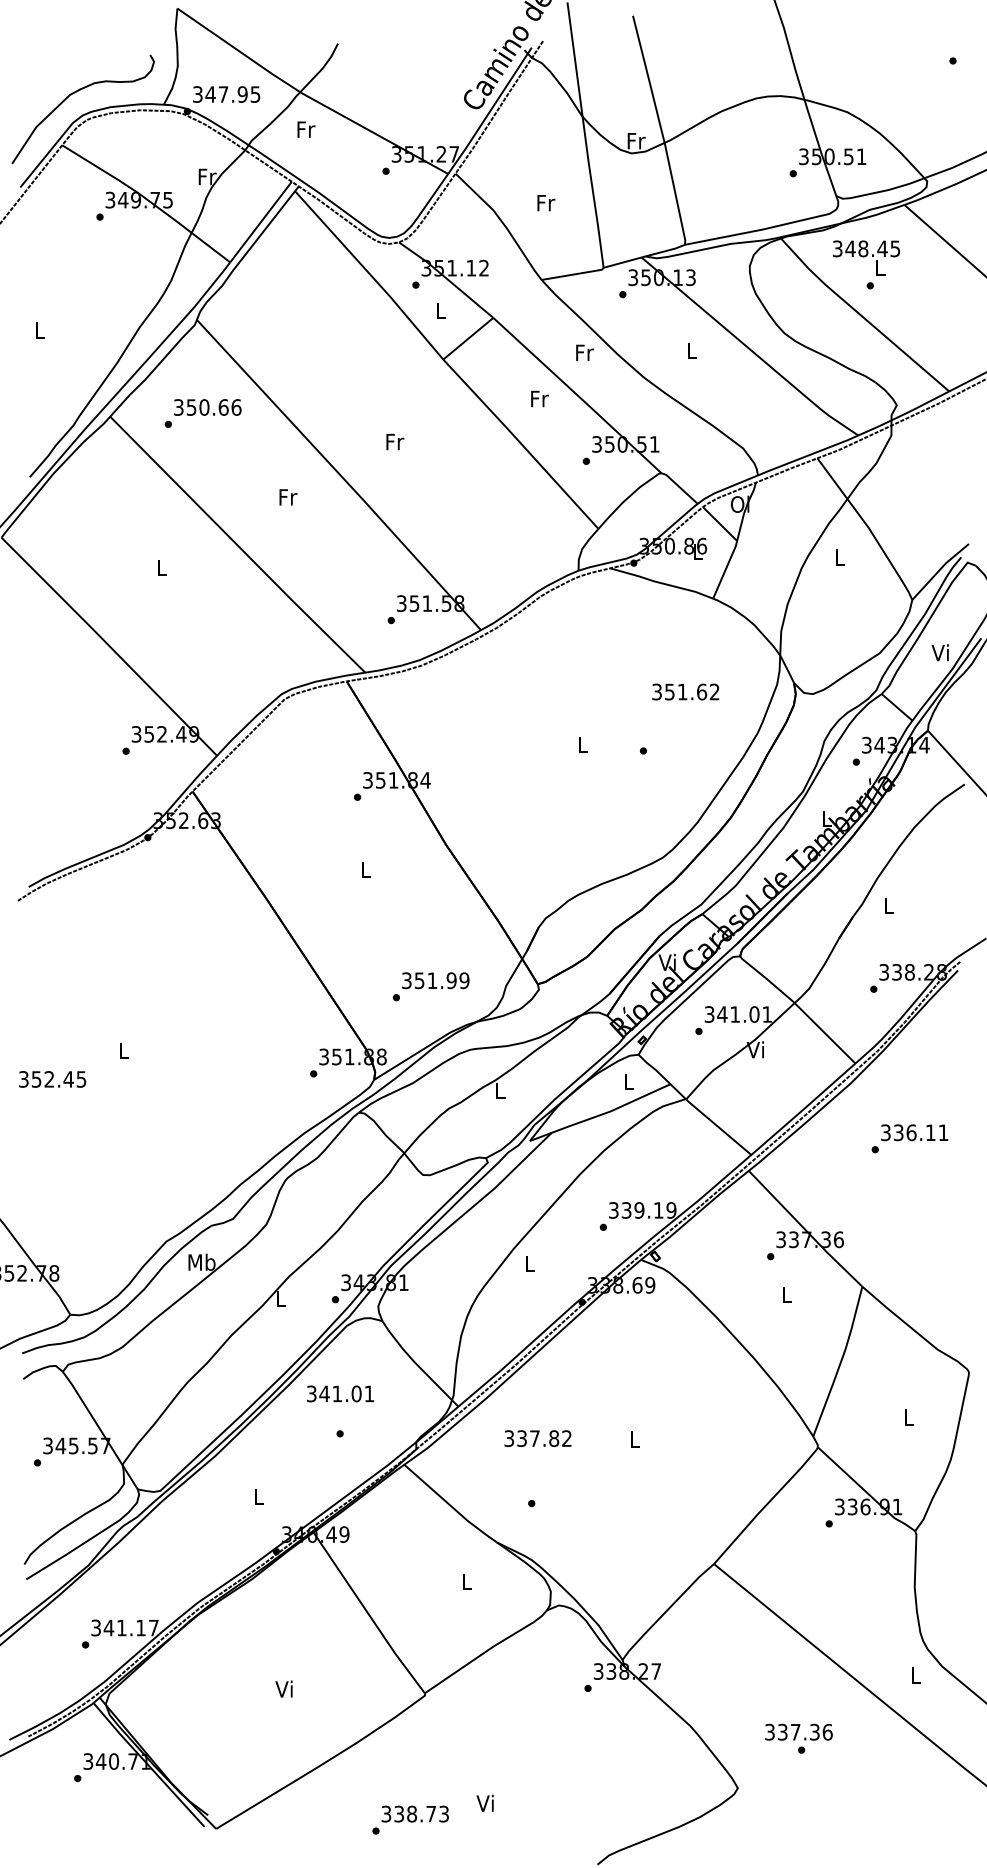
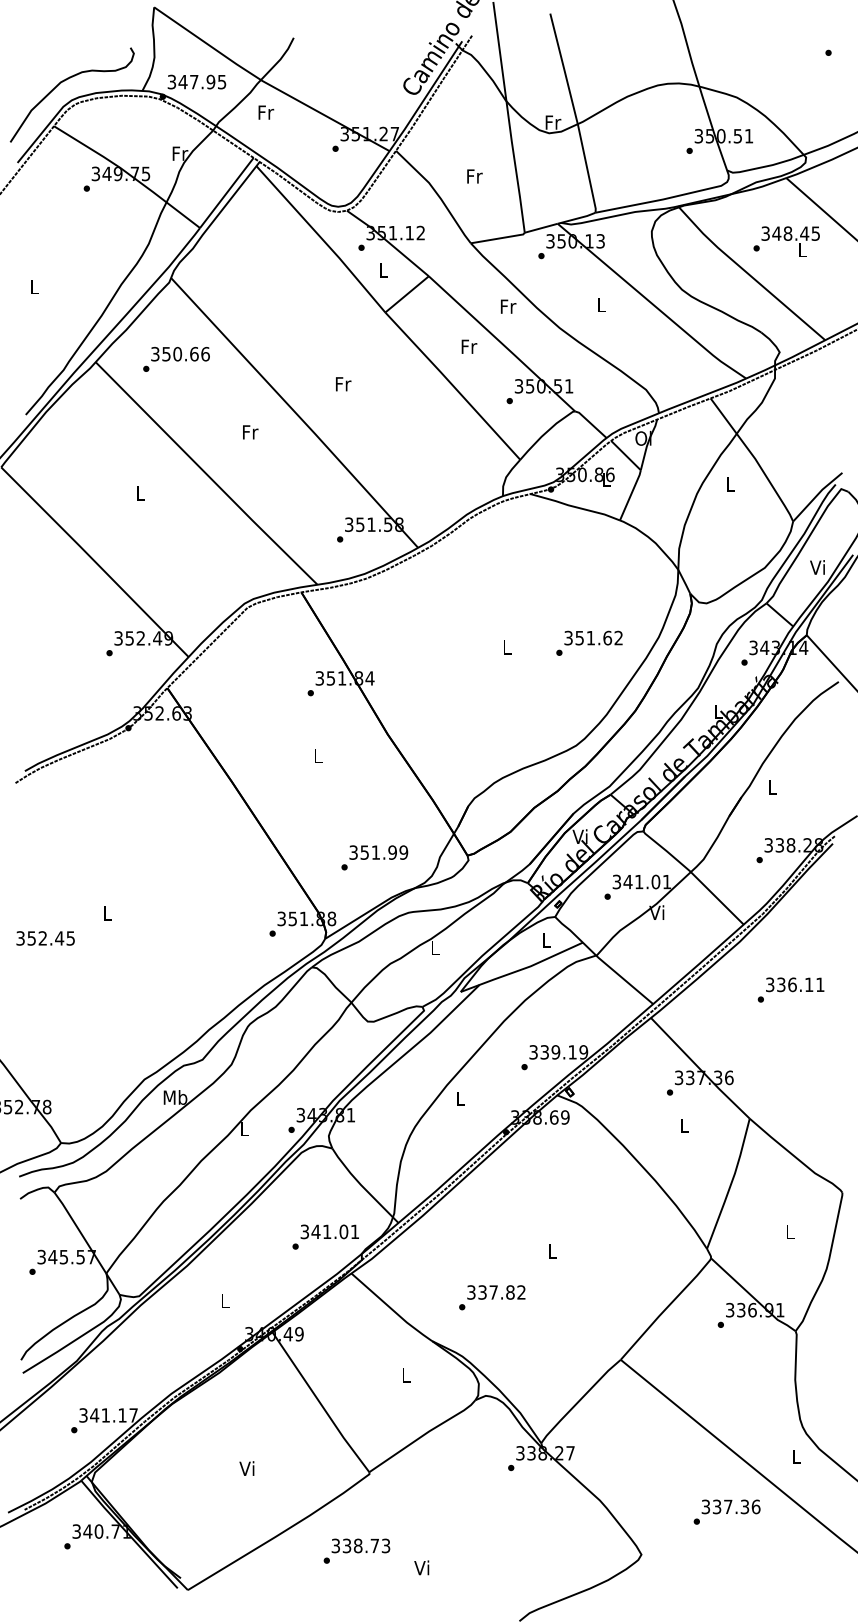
text: (866, 257) -> (790, 241), moved
text: (685, 691) -> (593, 637), moved
text: (340, 1393) -> (329, 1231), moved
text: (537, 1438) -> (495, 1292), moved
text: (798, 1731) -> (730, 1506), moved
text: (410, 1819) -> (356, 1550), moved

